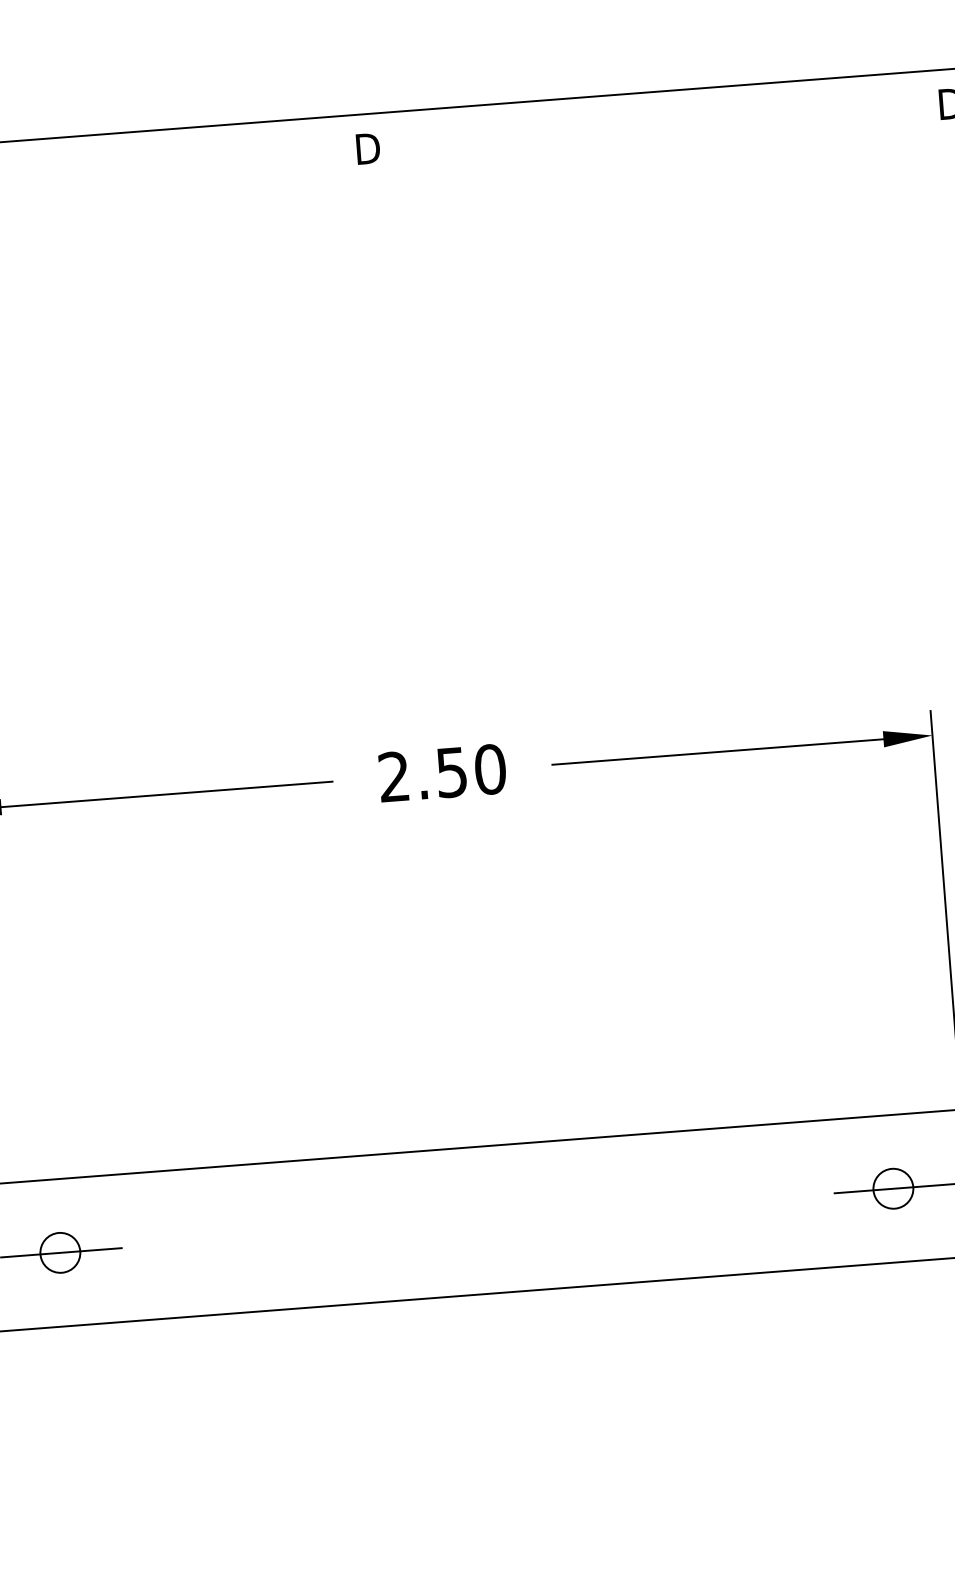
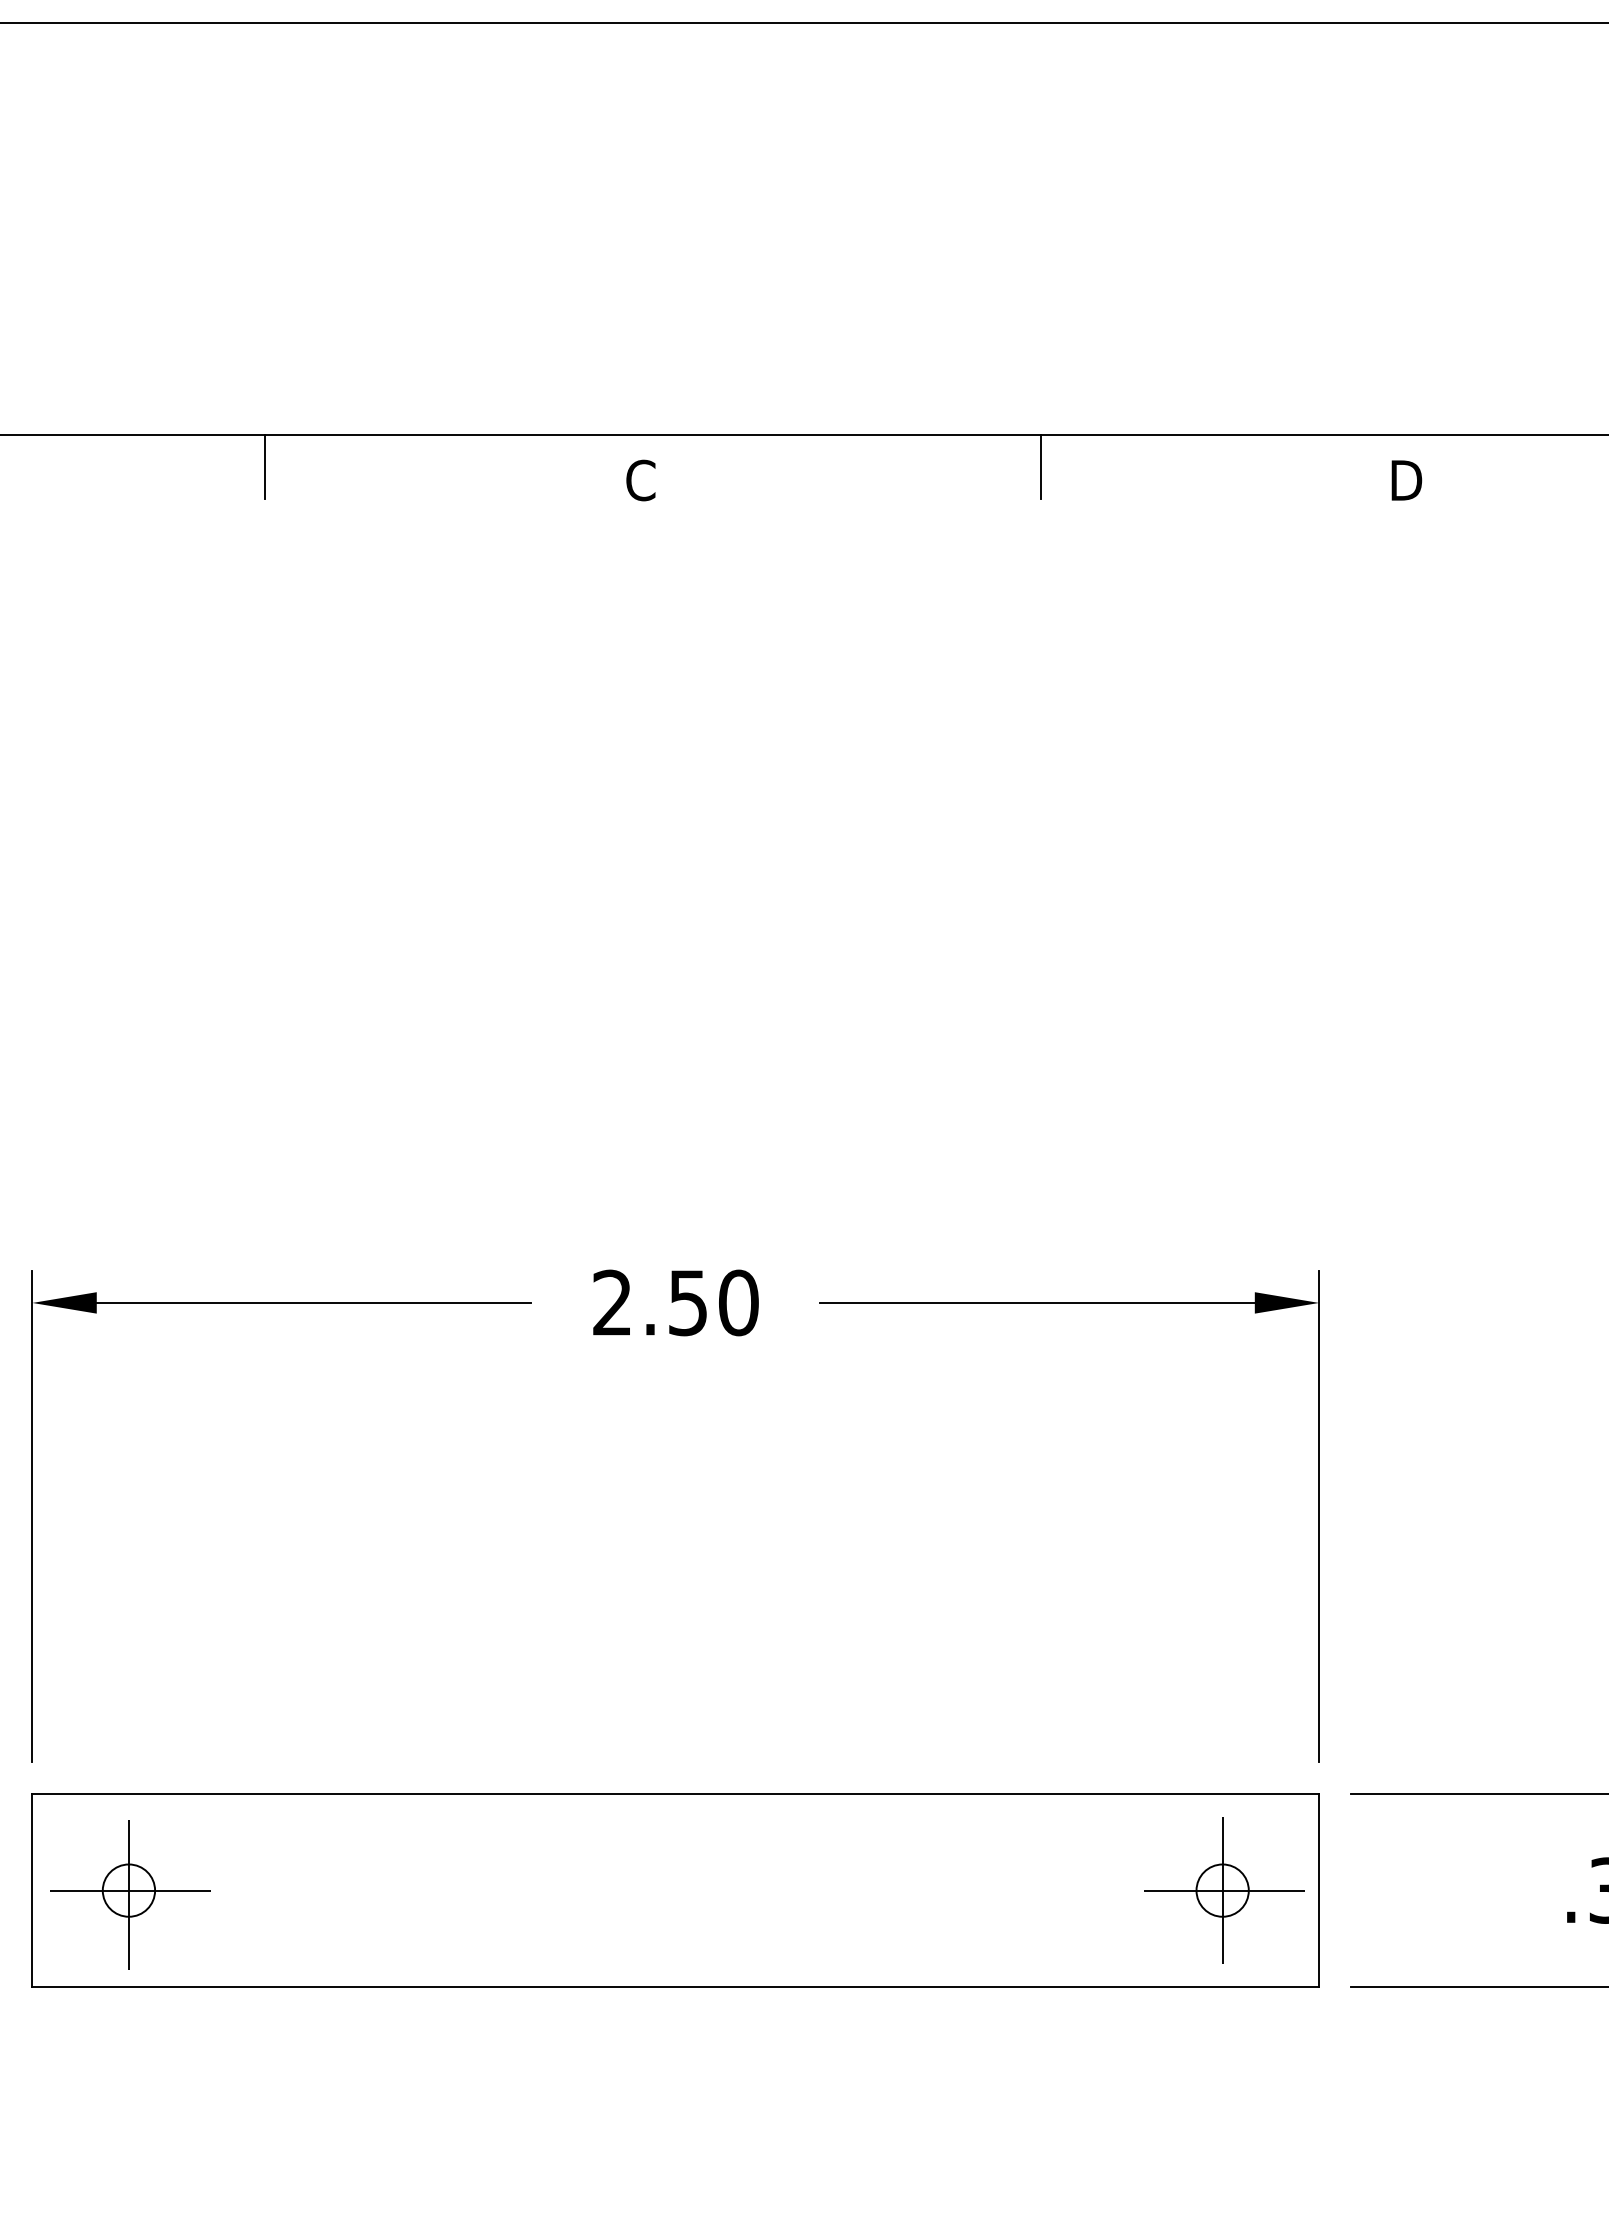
line: (672, 115) -> (1041, 467), added
text: (368, 148) -> (641, 480), D -> C
line: (80, 161) -> (264, 467), added
line: (893, 1187) -> (1222, 1889), added
line: (60, 1255) -> (128, 1894), added

